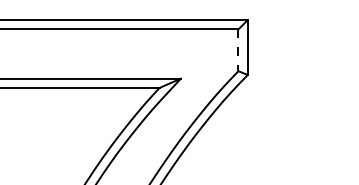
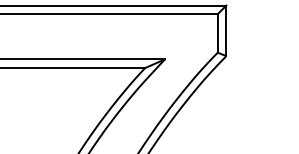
line: (238, 50) -> (217, 33), dashed -> solid

